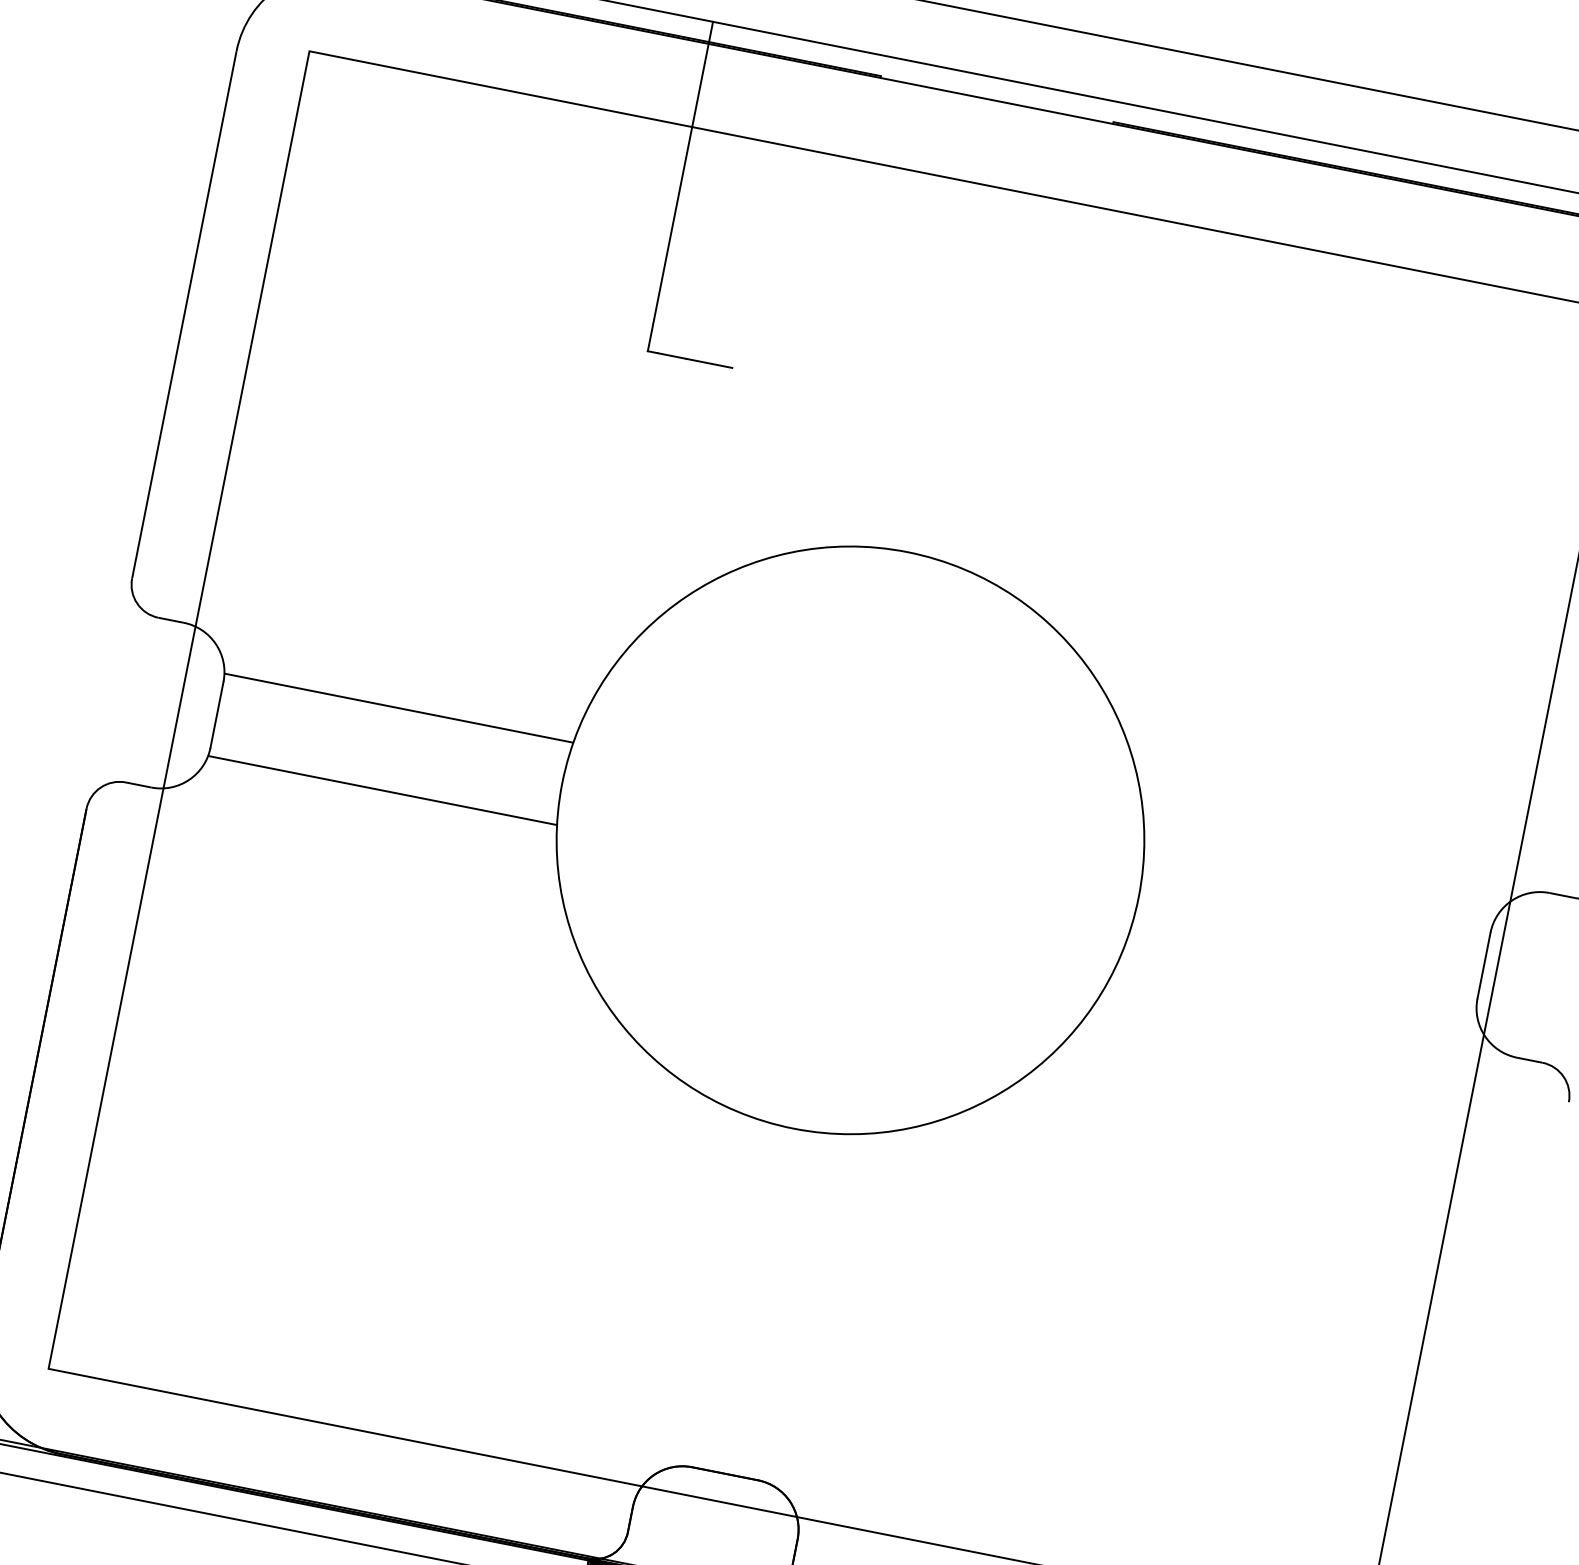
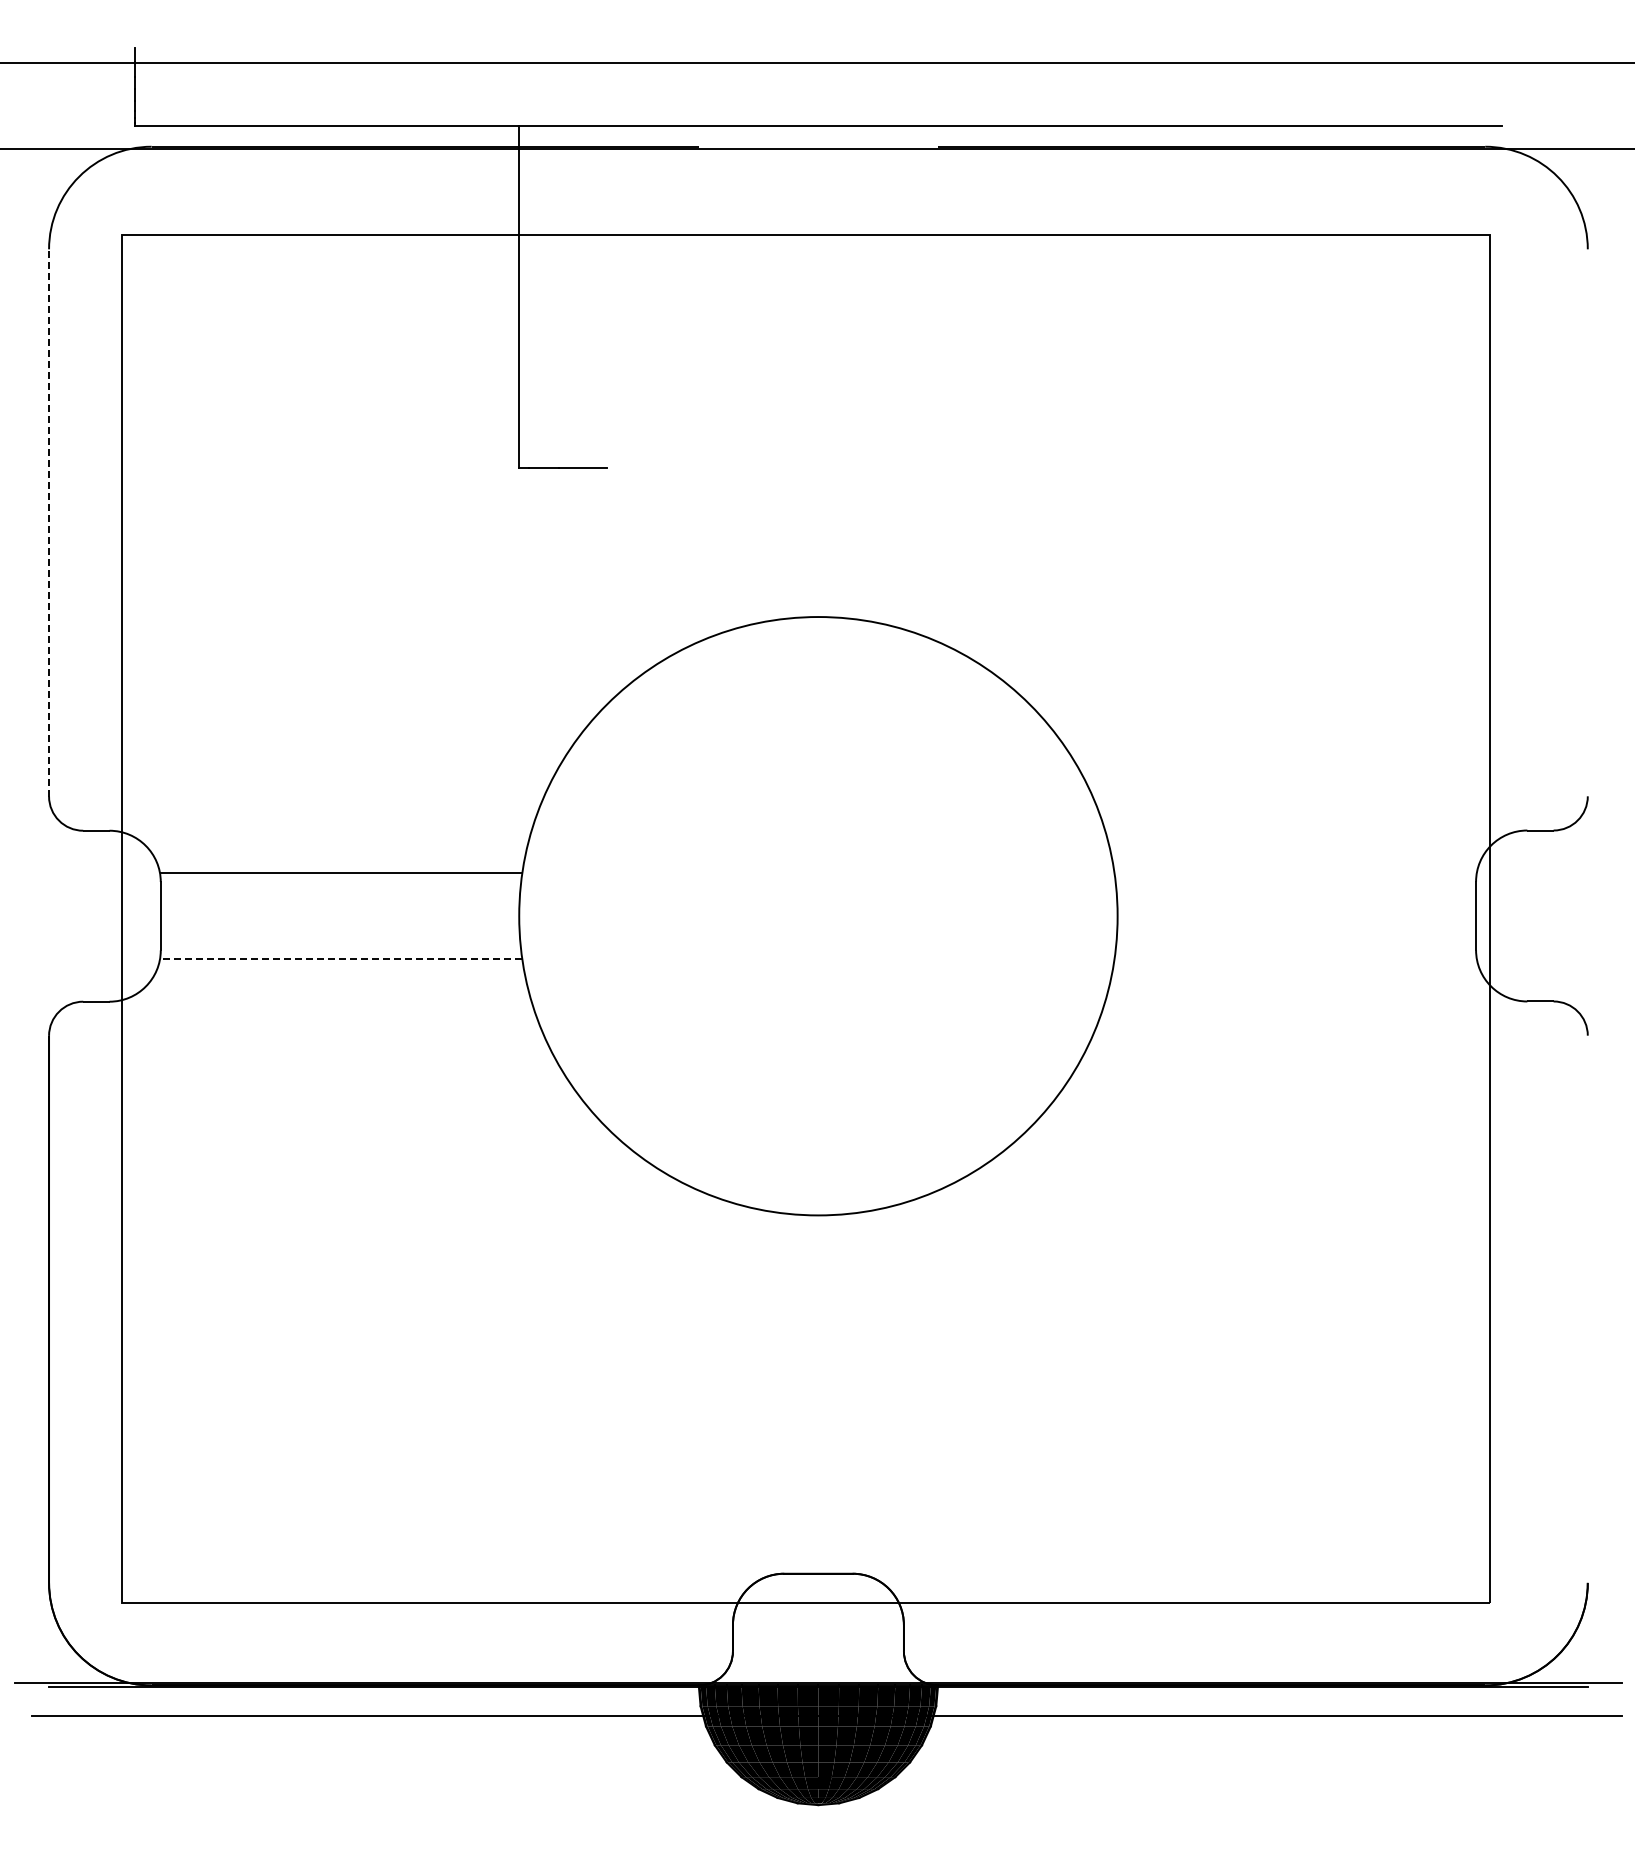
line: (184, 314) -> (49, 522), solid -> dashed
line: (382, 789) -> (340, 958), solid -> dashed

